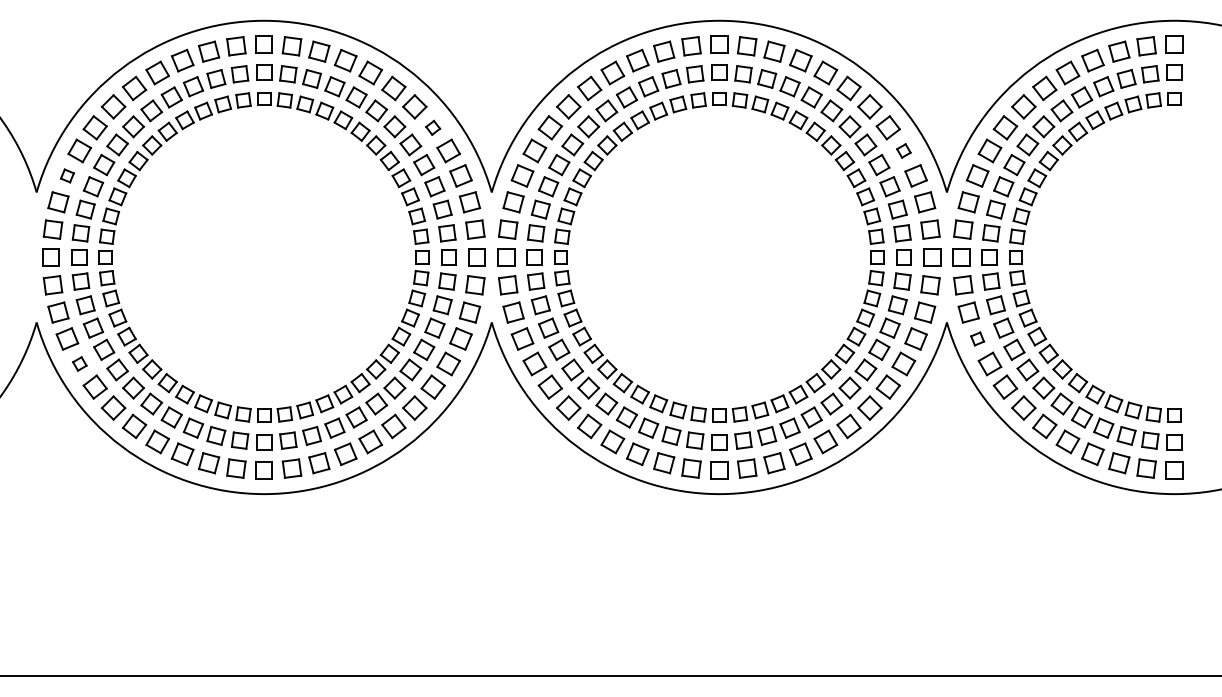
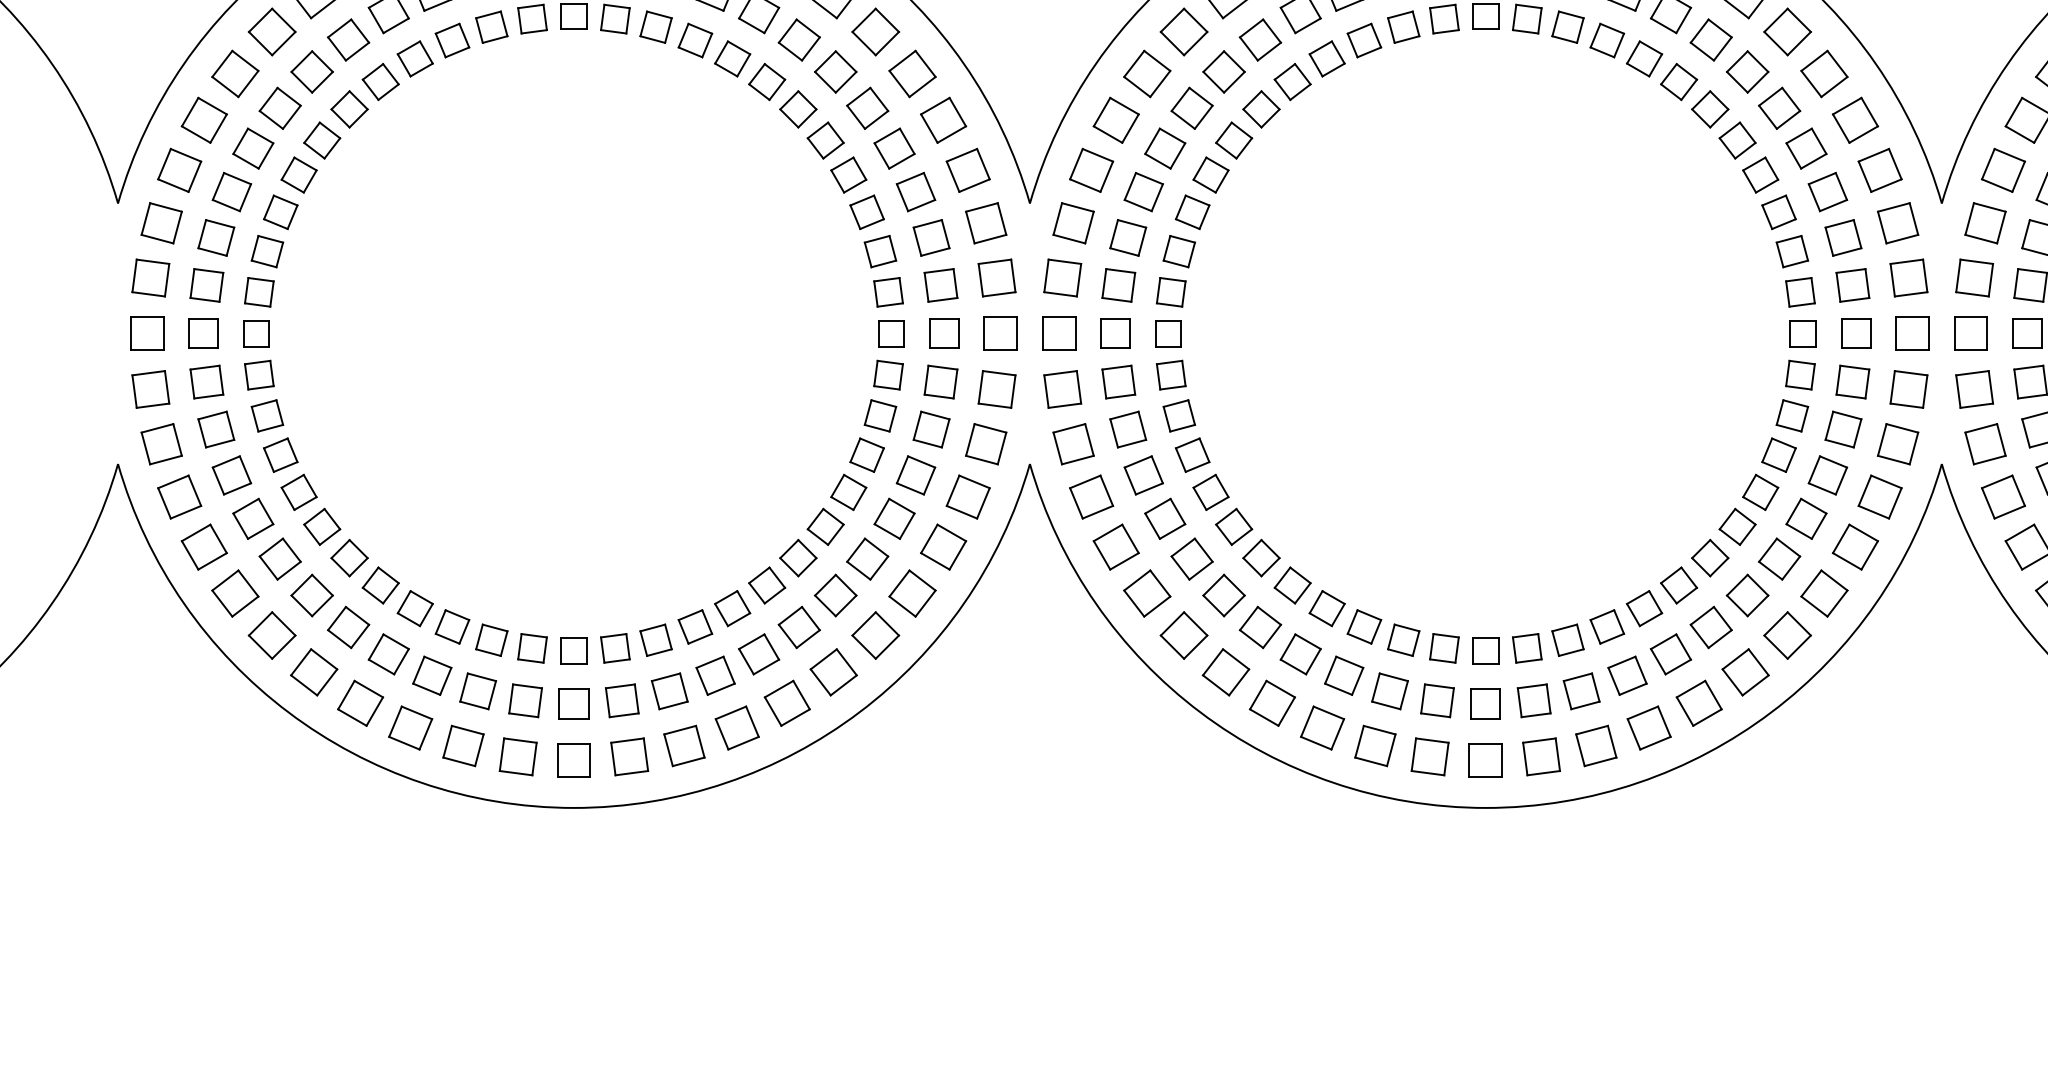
part: (432, 127) -> (911, 73), size x1.67
part: (903, 150) -> (1854, 119), size x1.67
part: (67, 175) -> (179, 169), size x1.67
part: (977, 338) -> (2003, 496), size x1.67
part: (79, 363) -> (203, 546), size x1.67

